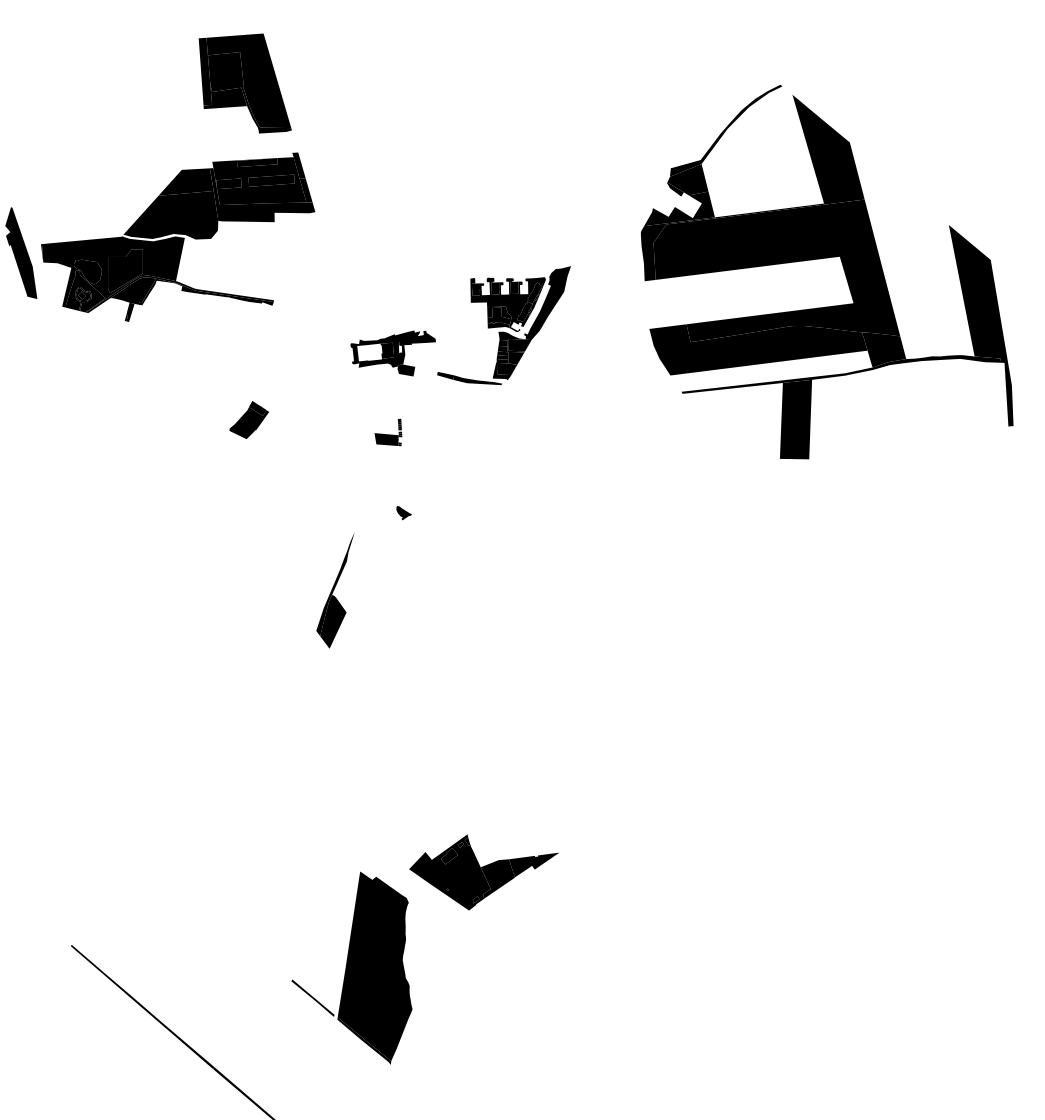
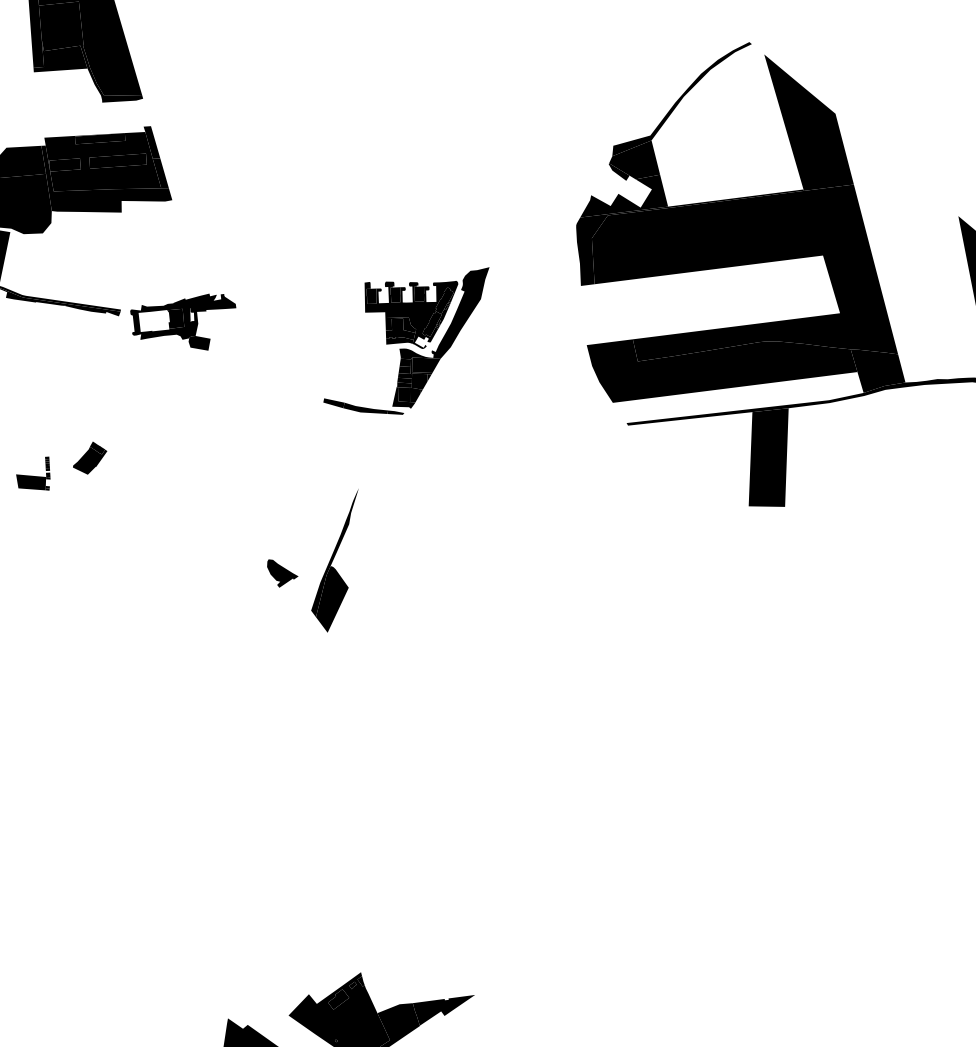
part: (392, 353) -> (182, 322), moved
part: (248, 419) -> (89, 457), size x0.7
part: (388, 432) -> (33, 473), moved
part: (403, 513) -> (281, 574), size x1.6
part: (335, 590) -> (334, 560), moved

